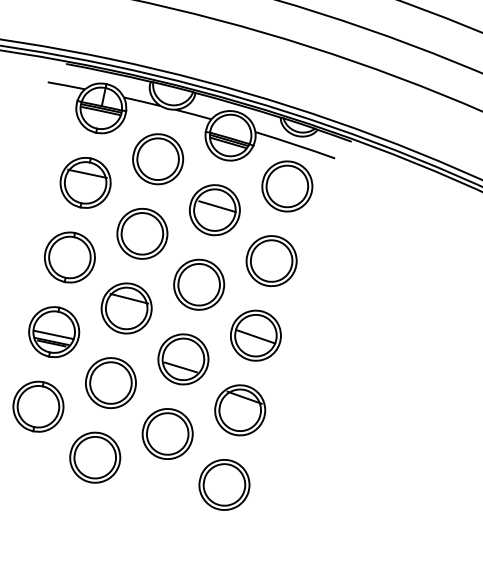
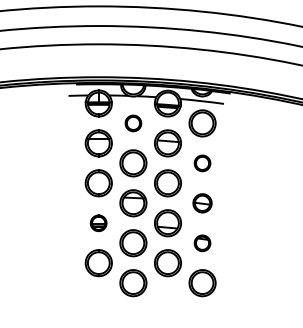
part: (158, 159) -> (133, 123), size x0.6
part: (271, 261) -> (202, 163), size x0.6
part: (53, 332) -> (98, 223), size x0.6
part: (255, 336) -> (202, 203), size x0.7
part: (239, 410) -> (202, 243), size x0.6

